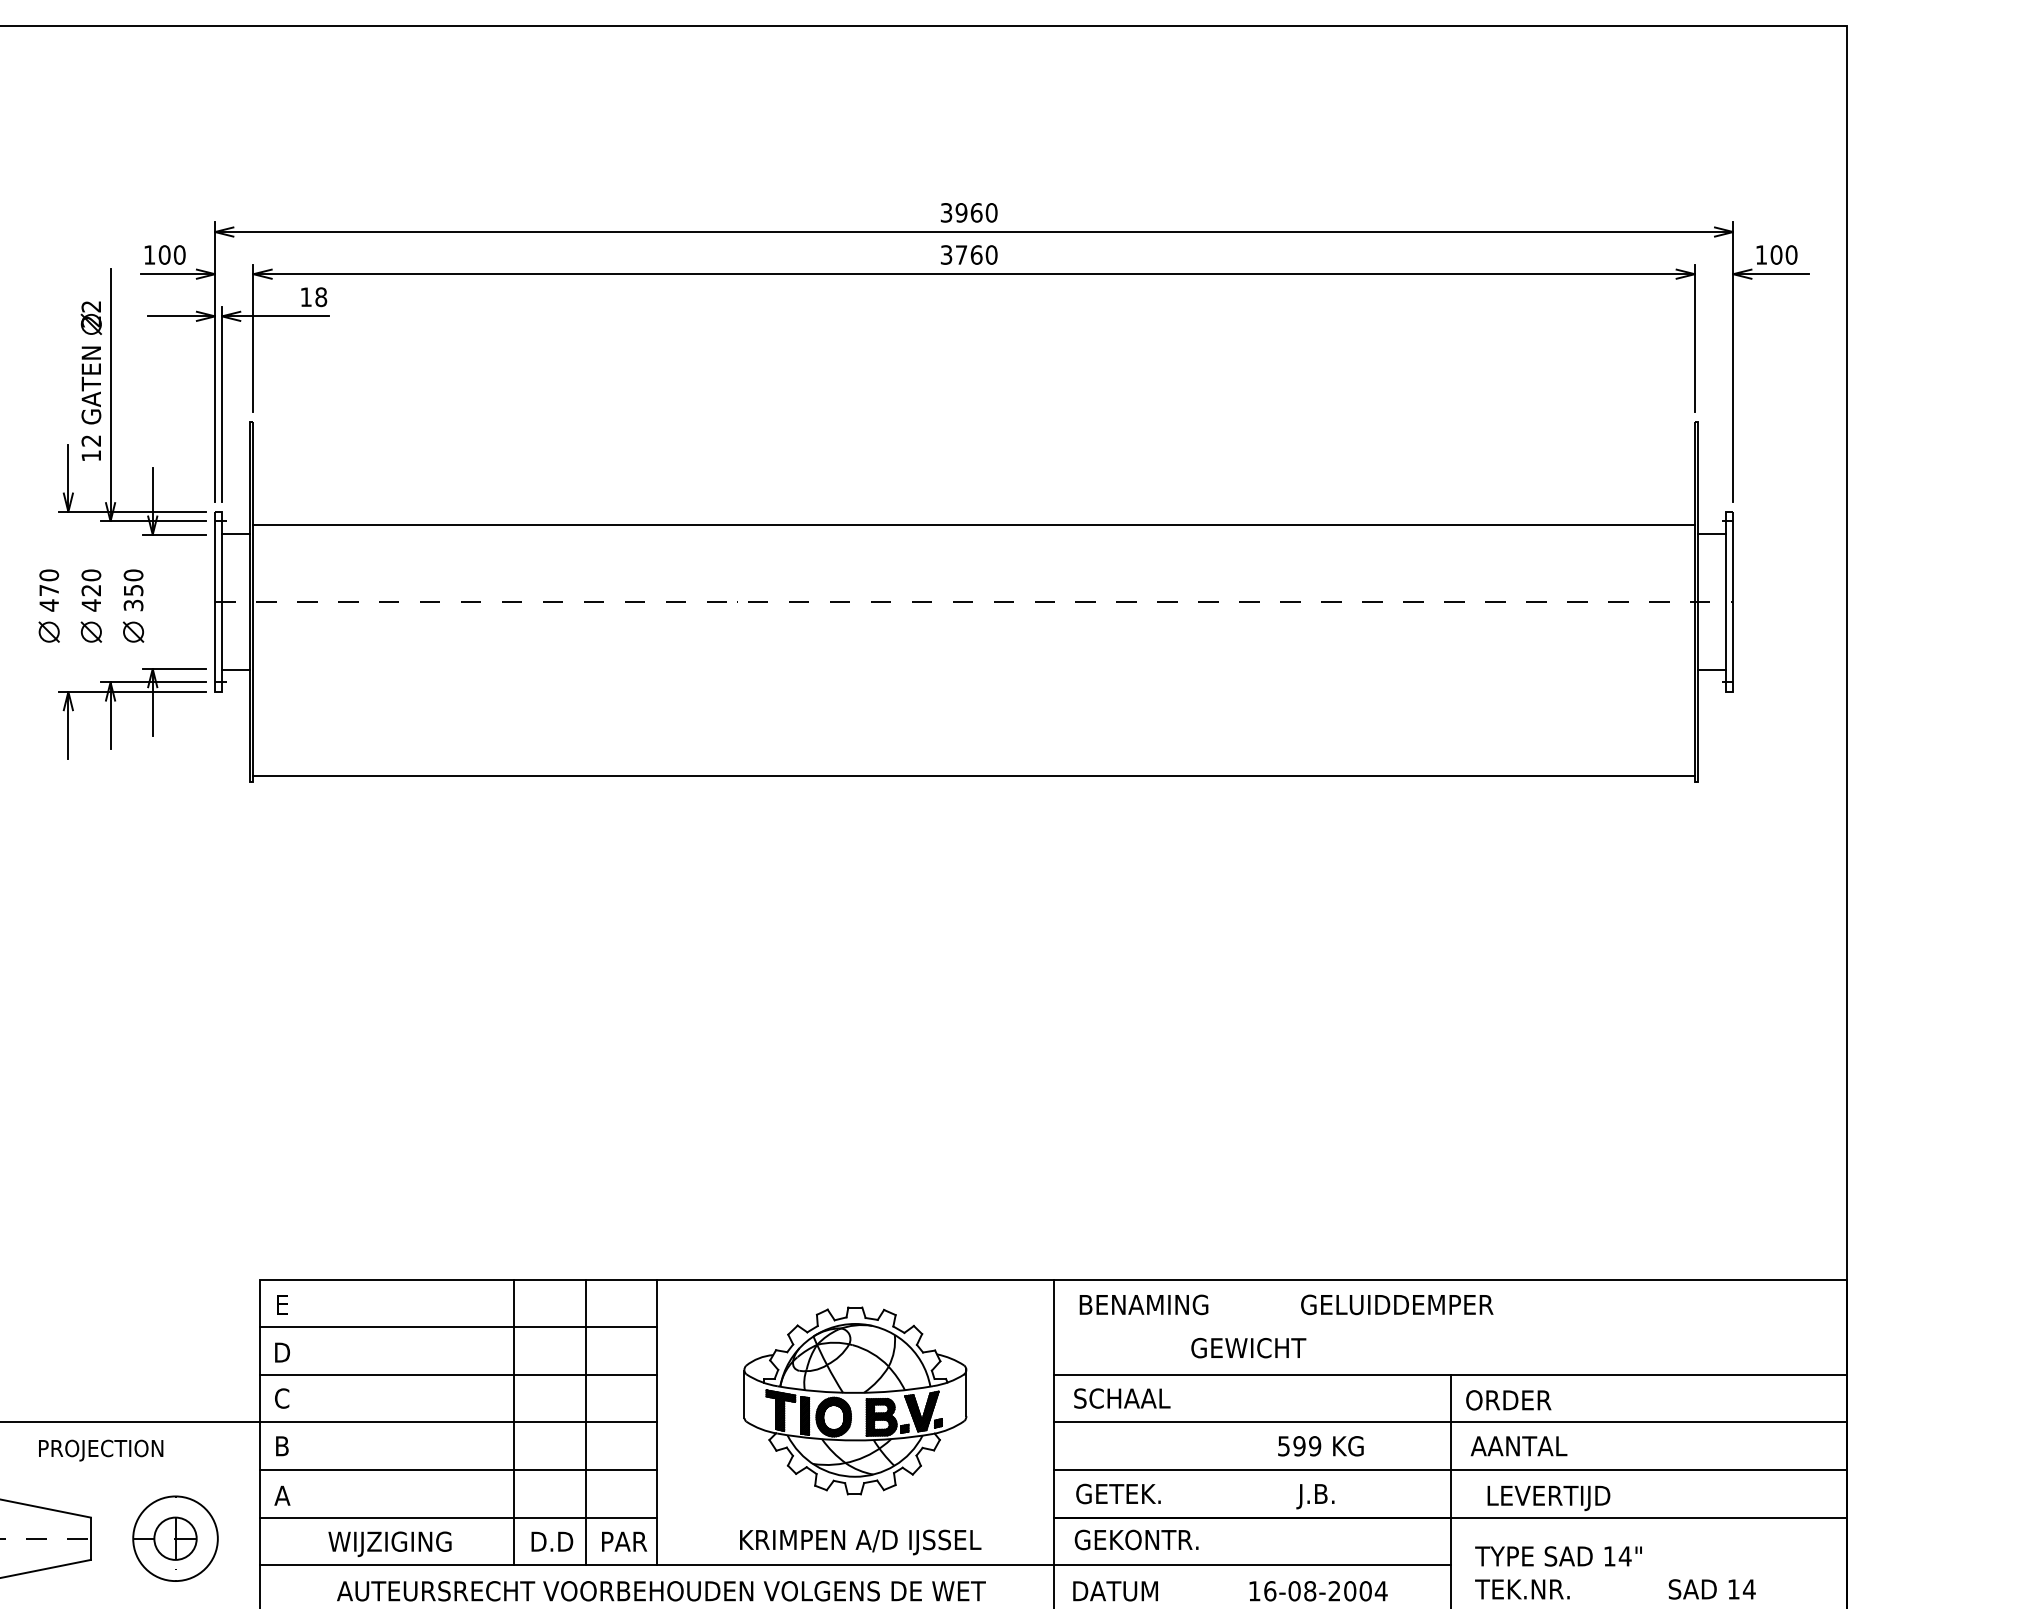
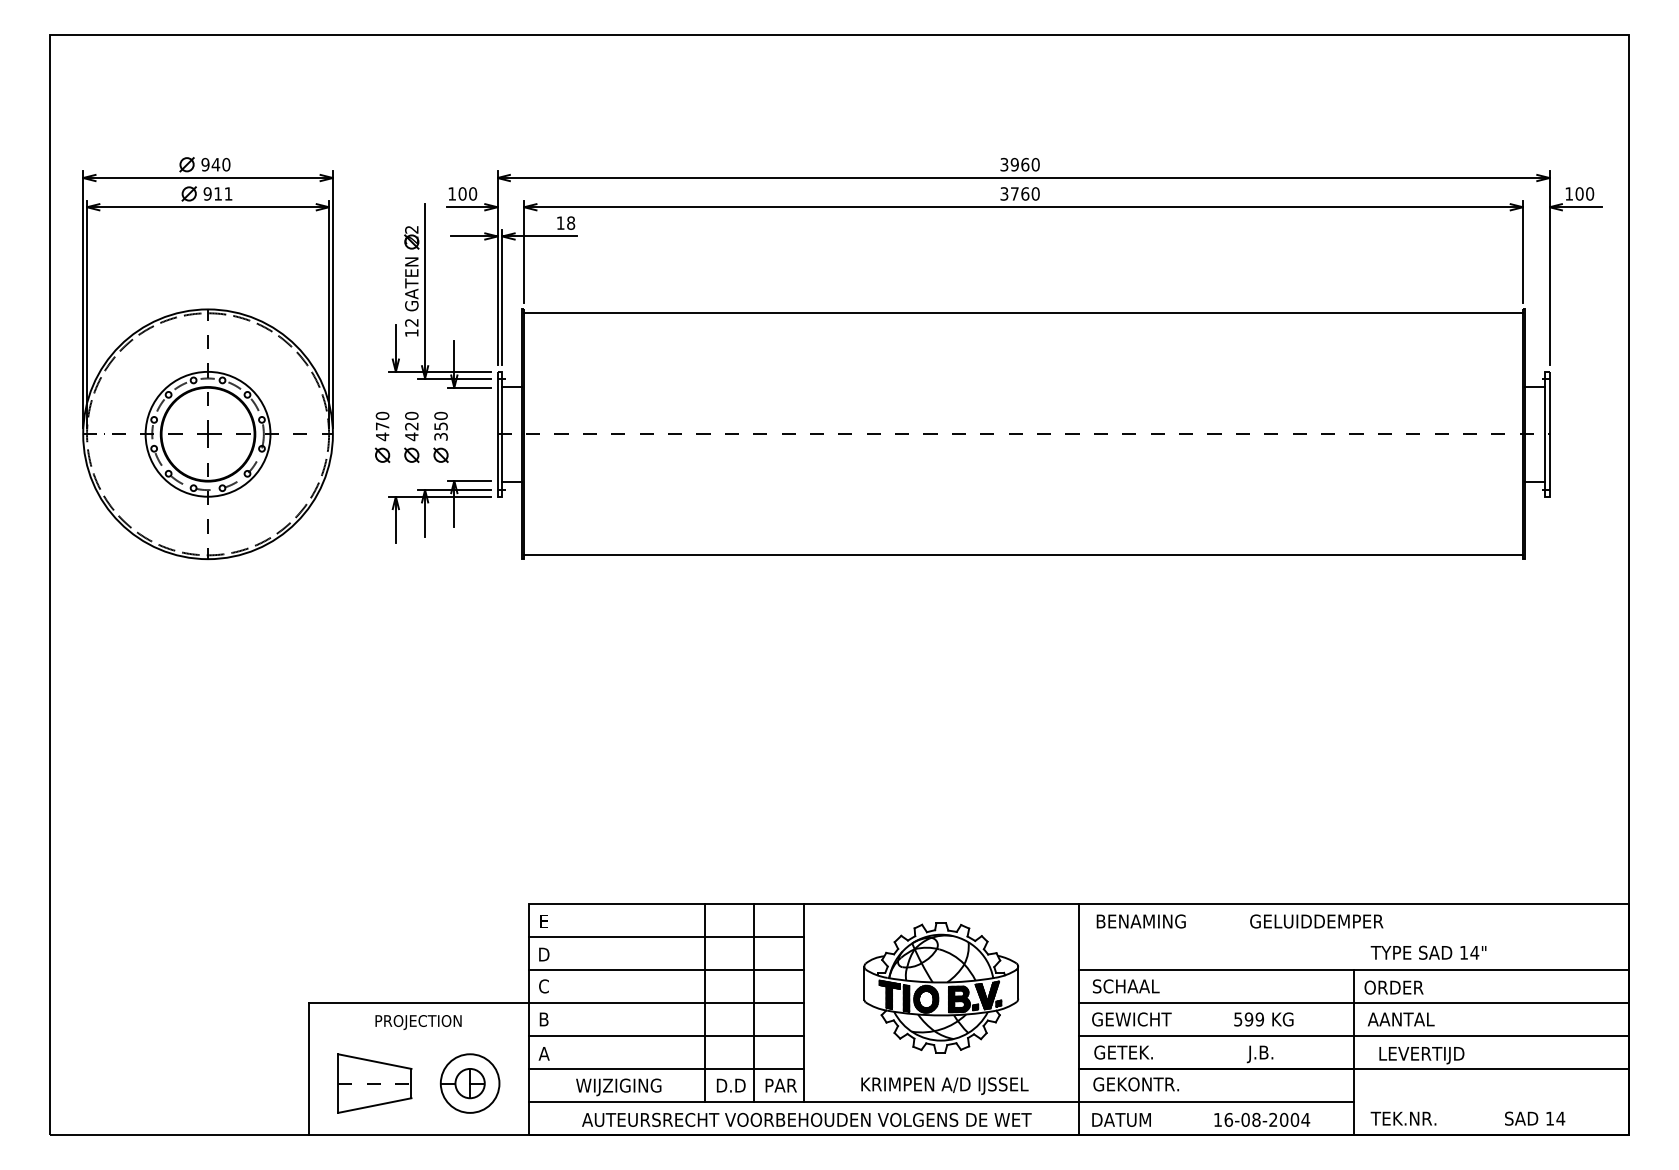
line: (974, 525) -> (1023, 313), moved
text: (1248, 1348) -> (1131, 1019), moved
text: (1558, 1555) -> (1428, 952), moved

